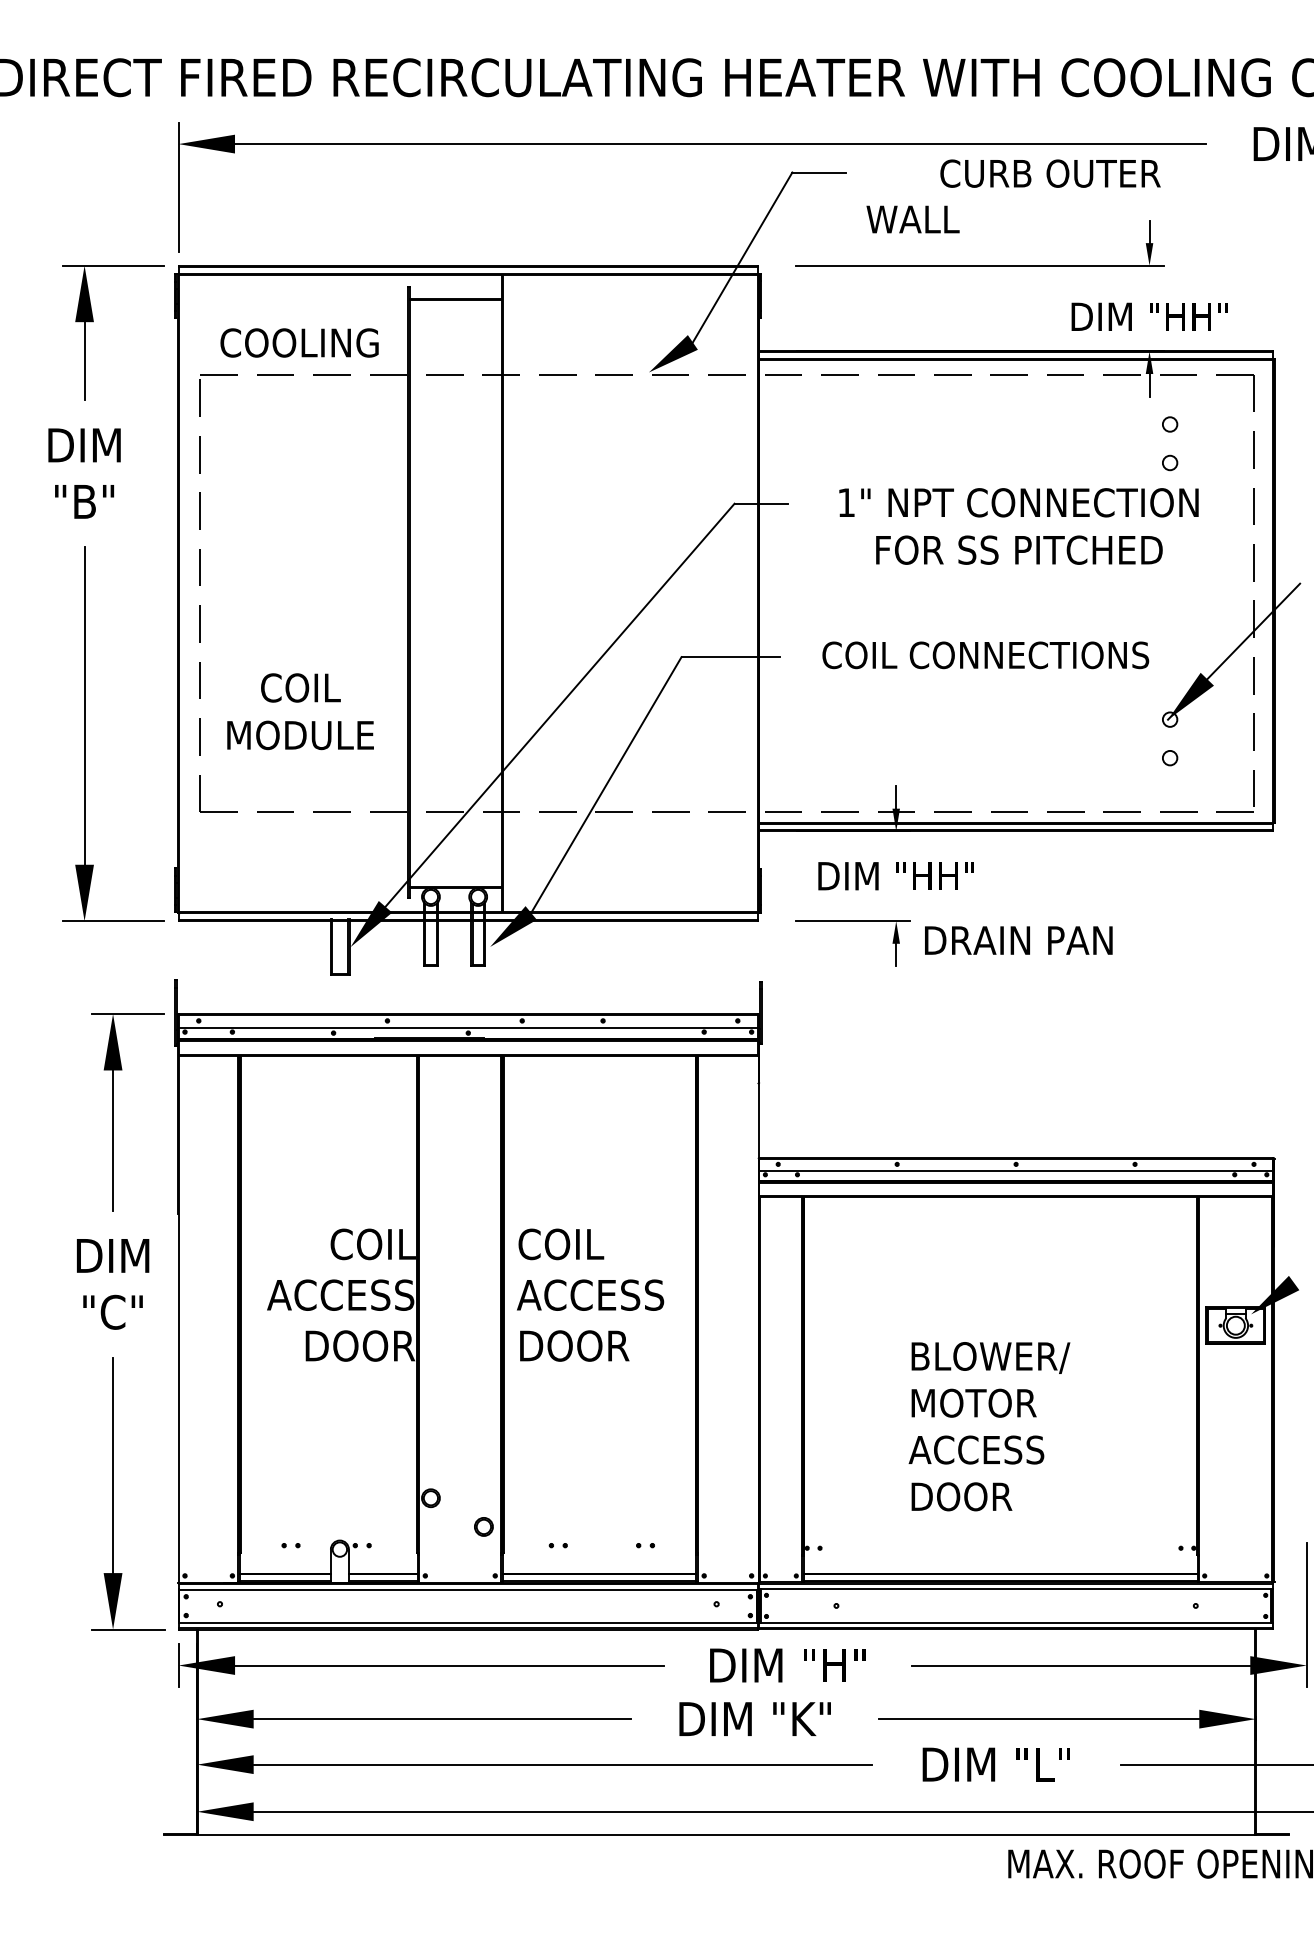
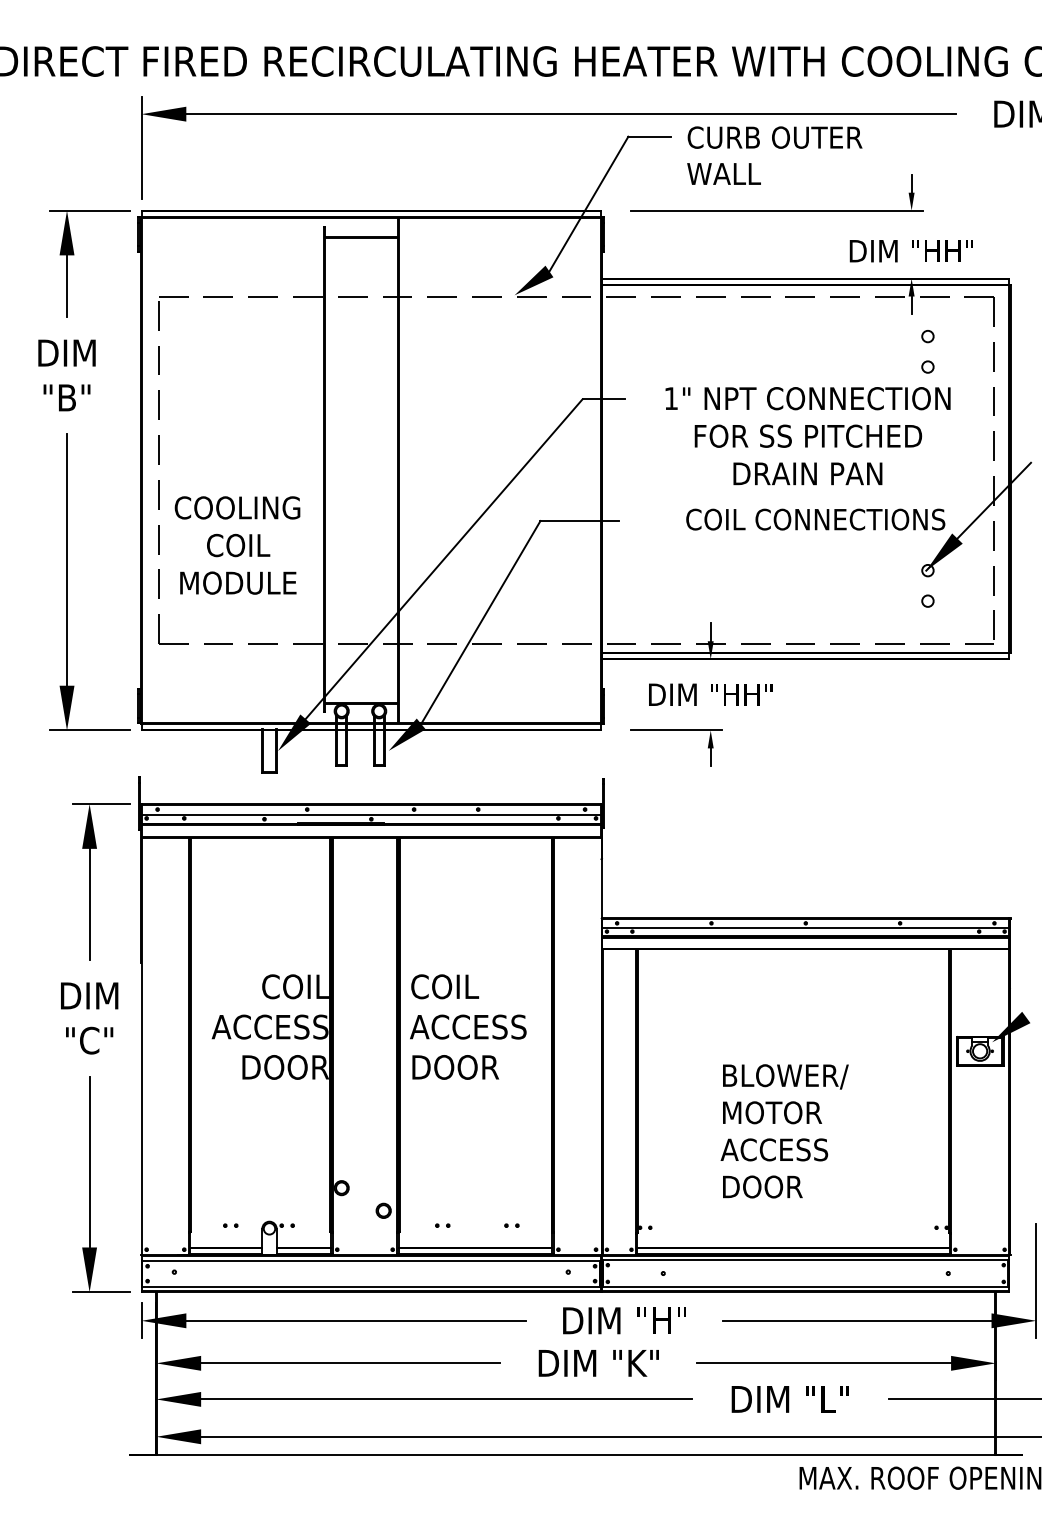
text: (1049, 173) -> (774, 137), moved
text: (299, 342) -> (237, 507), moved
text: (985, 655) -> (815, 519), moved
text: (1018, 940) -> (807, 473), moved

